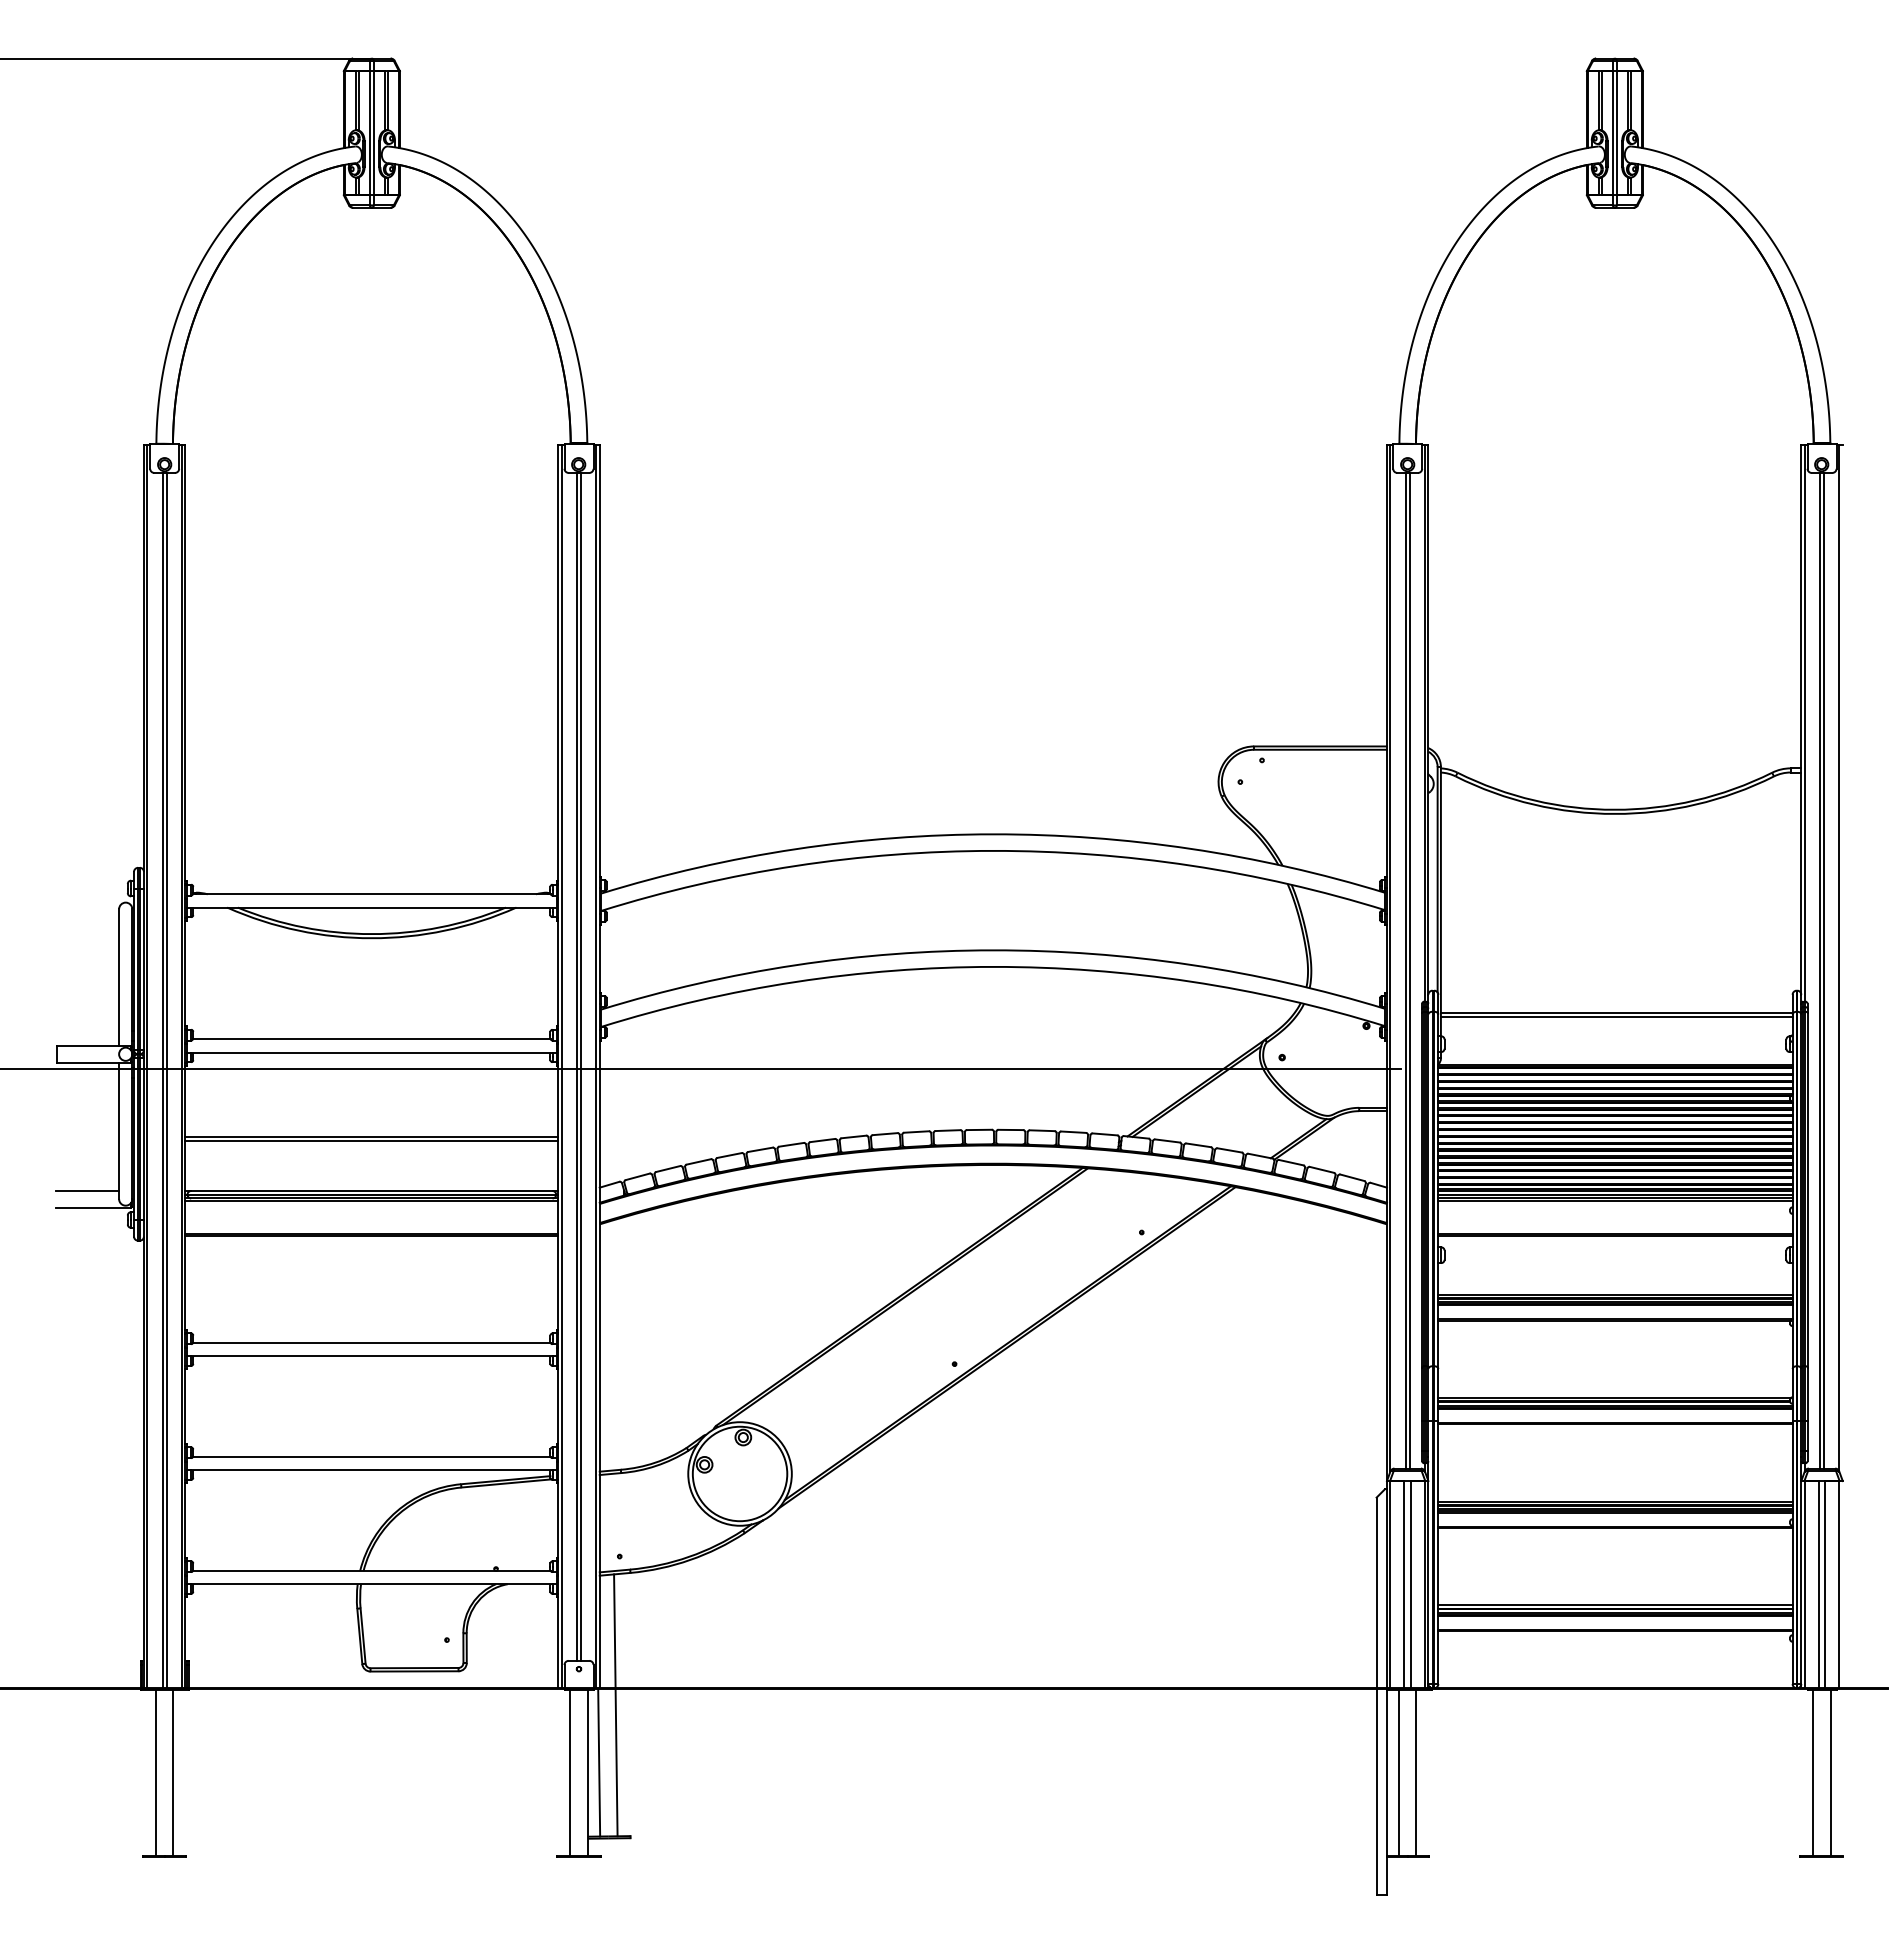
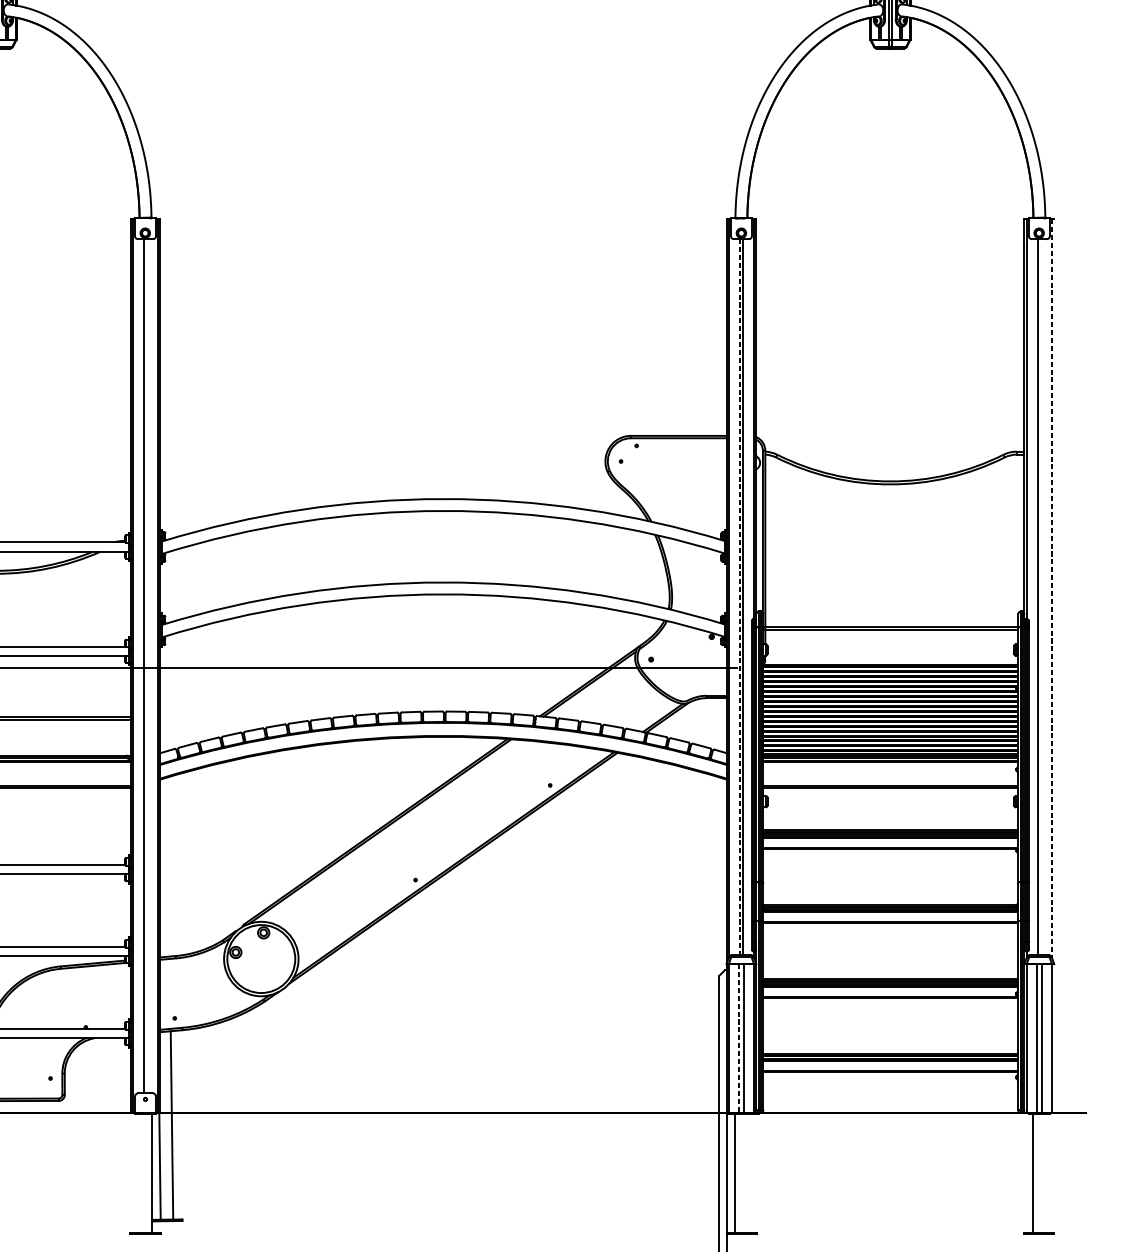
line: (1839, 959) -> (1051, 589), solid -> dashed
line: (1405, 970) -> (739, 596), solid -> dashed
line: (1824, 970) -> (1041, 596), removed
line: (581, 1066) -> (147, 666), removed
line: (1404, 1584) -> (739, 1038), solid -> dashed
line: (570, 1772) -> (139, 1173), removed
line: (1416, 1772) -> (747, 1173), removed
line: (1830, 1772) -> (1045, 1173), removed

